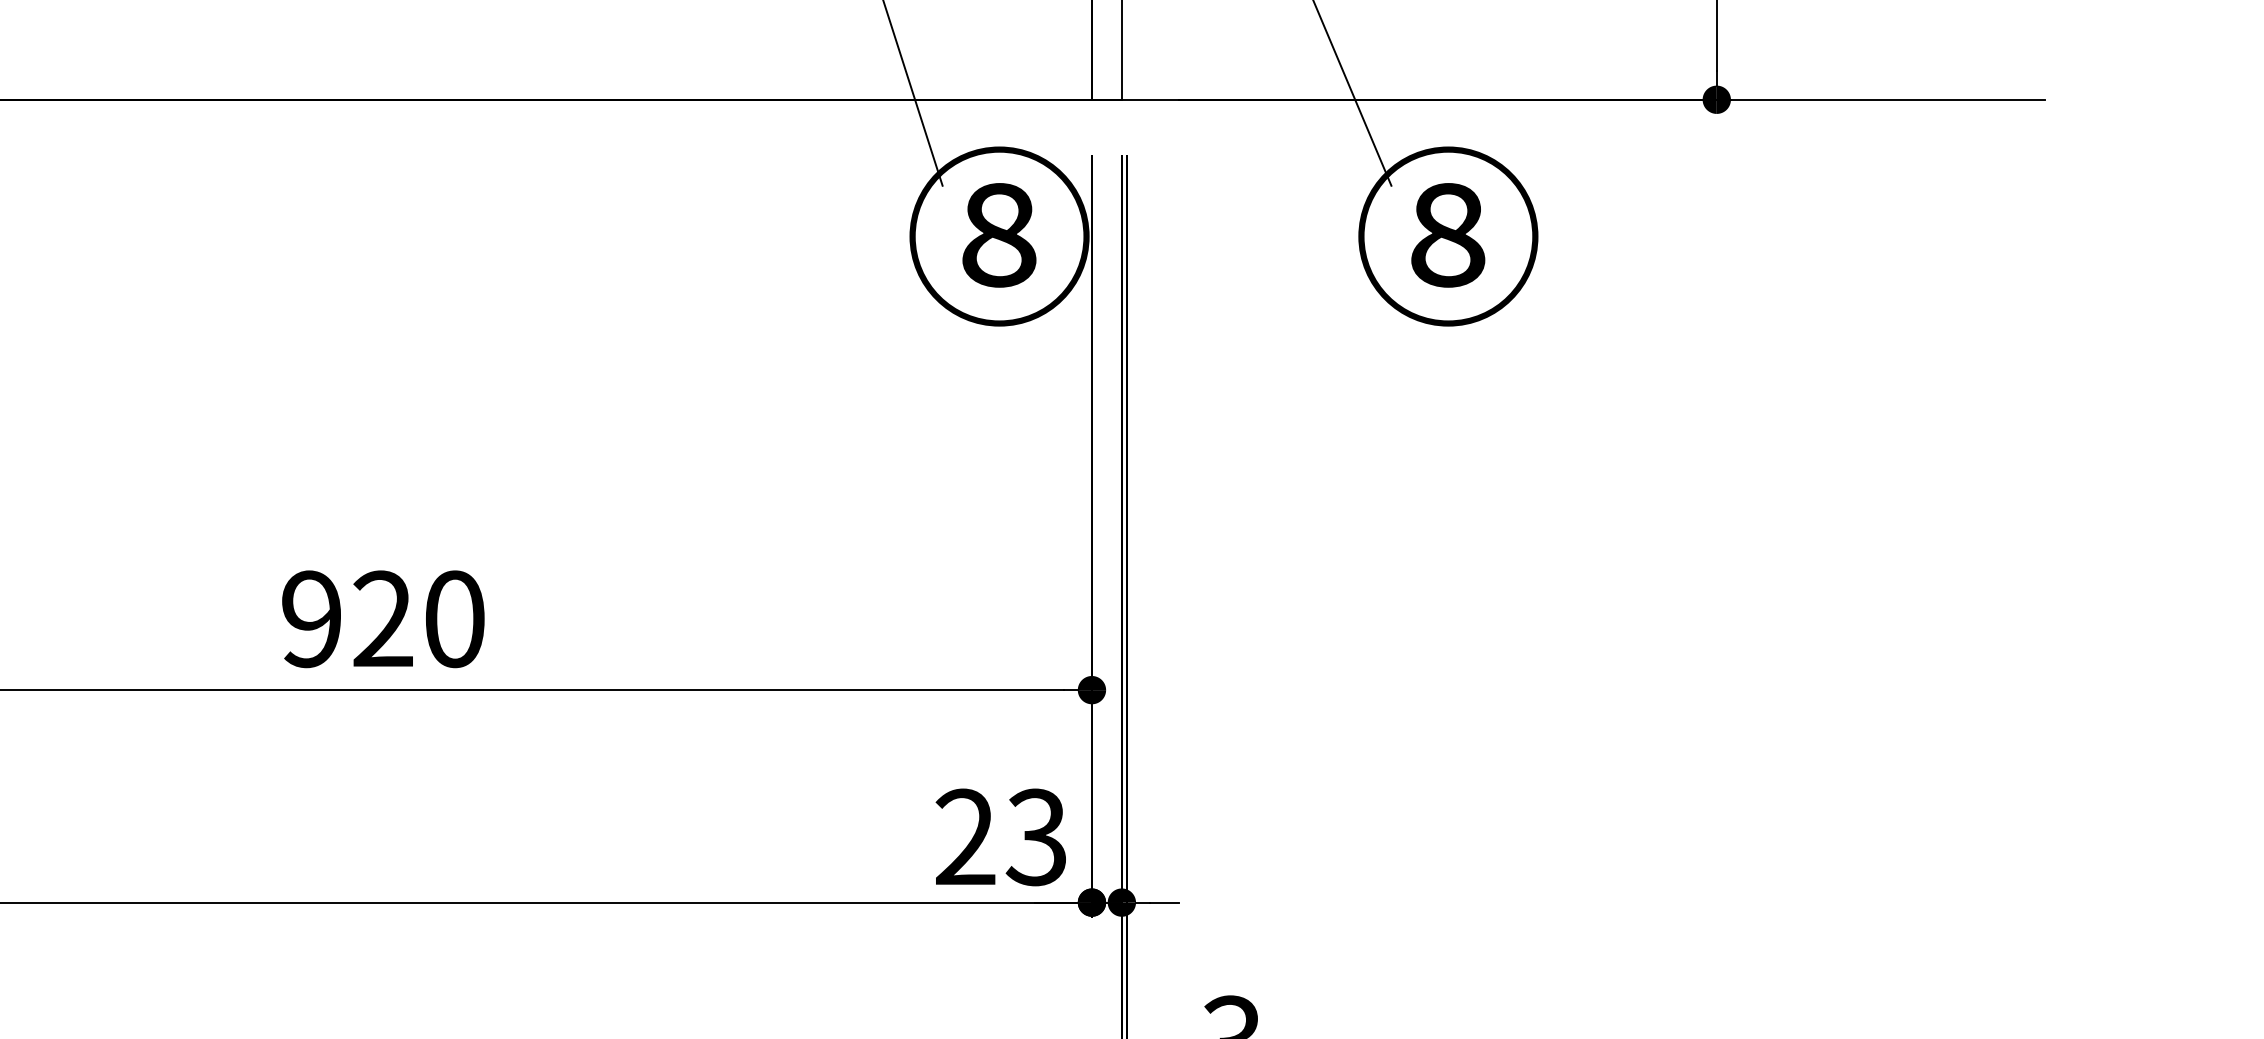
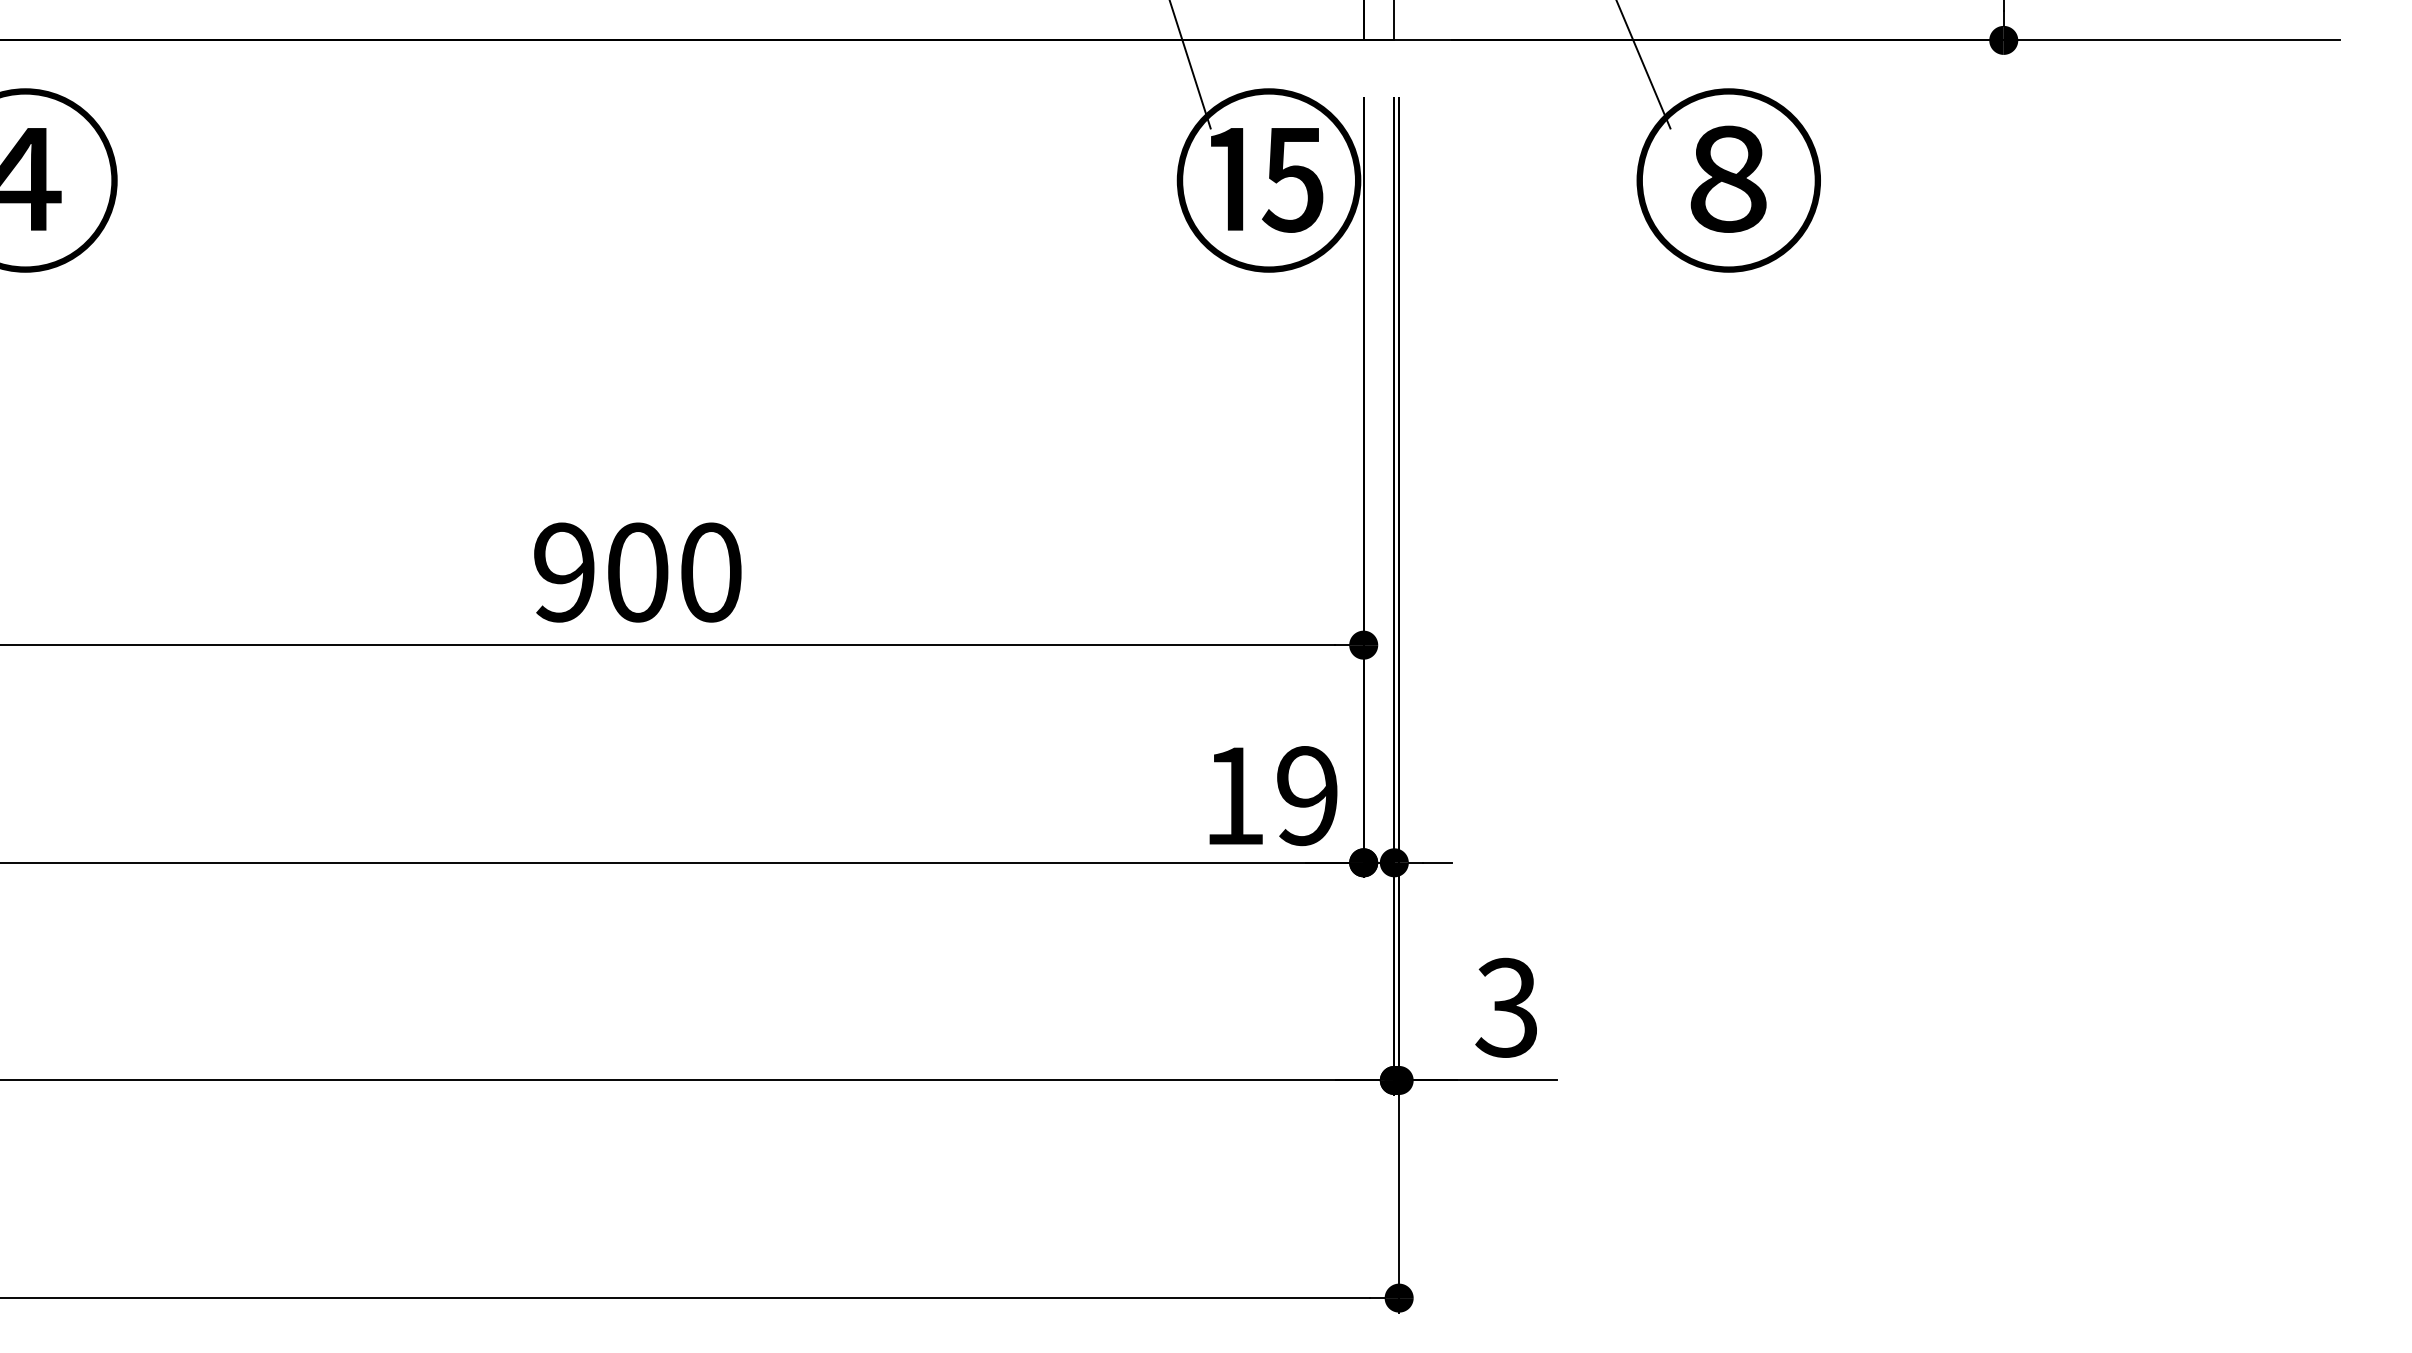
text: (998, 234) -> (1267, 178), ⑧ -> ⑮
text: (383, 619) -> (637, 572), 920 -> 900
text: (1000, 837) -> (1270, 796), 23 -> 19

